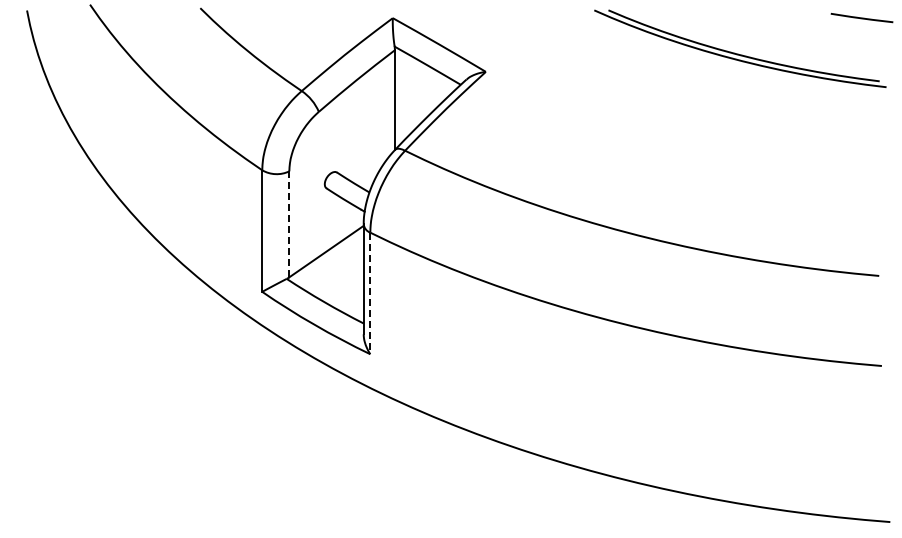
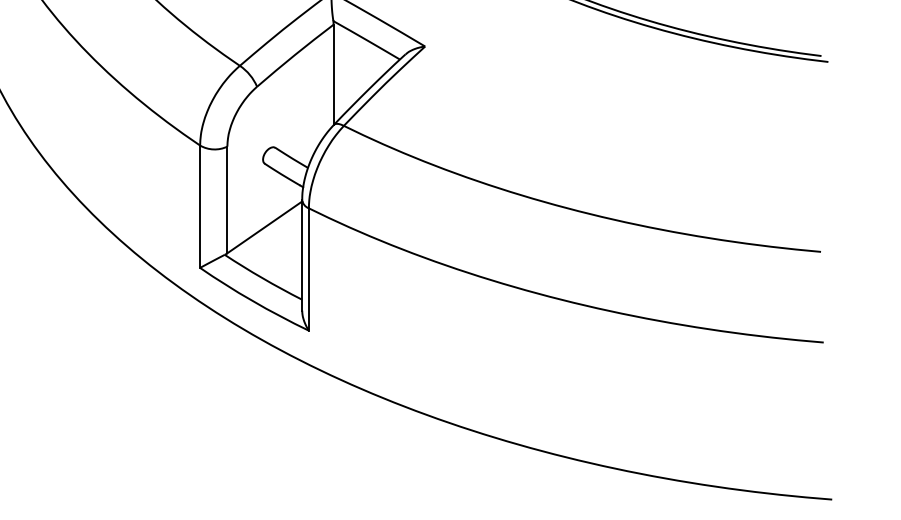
line: (289, 224) -> (227, 200), dashed -> solid
line: (370, 293) -> (309, 269), dashed -> solid

